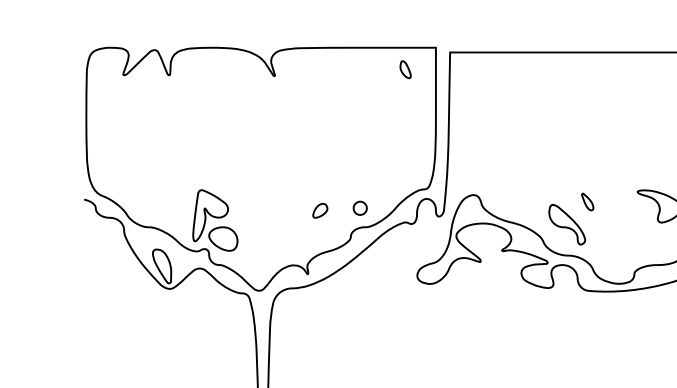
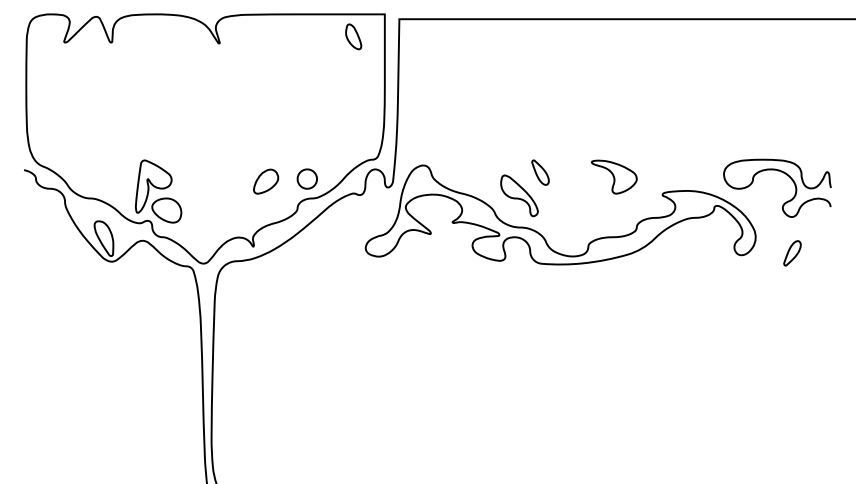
part: (405, 69) -> (353, 36), size x1.43
part: (587, 201) -> (540, 172), size x1.43
part: (359, 207) -> (306, 178), size x1.43
part: (320, 210) -> (266, 181), size x1.67

